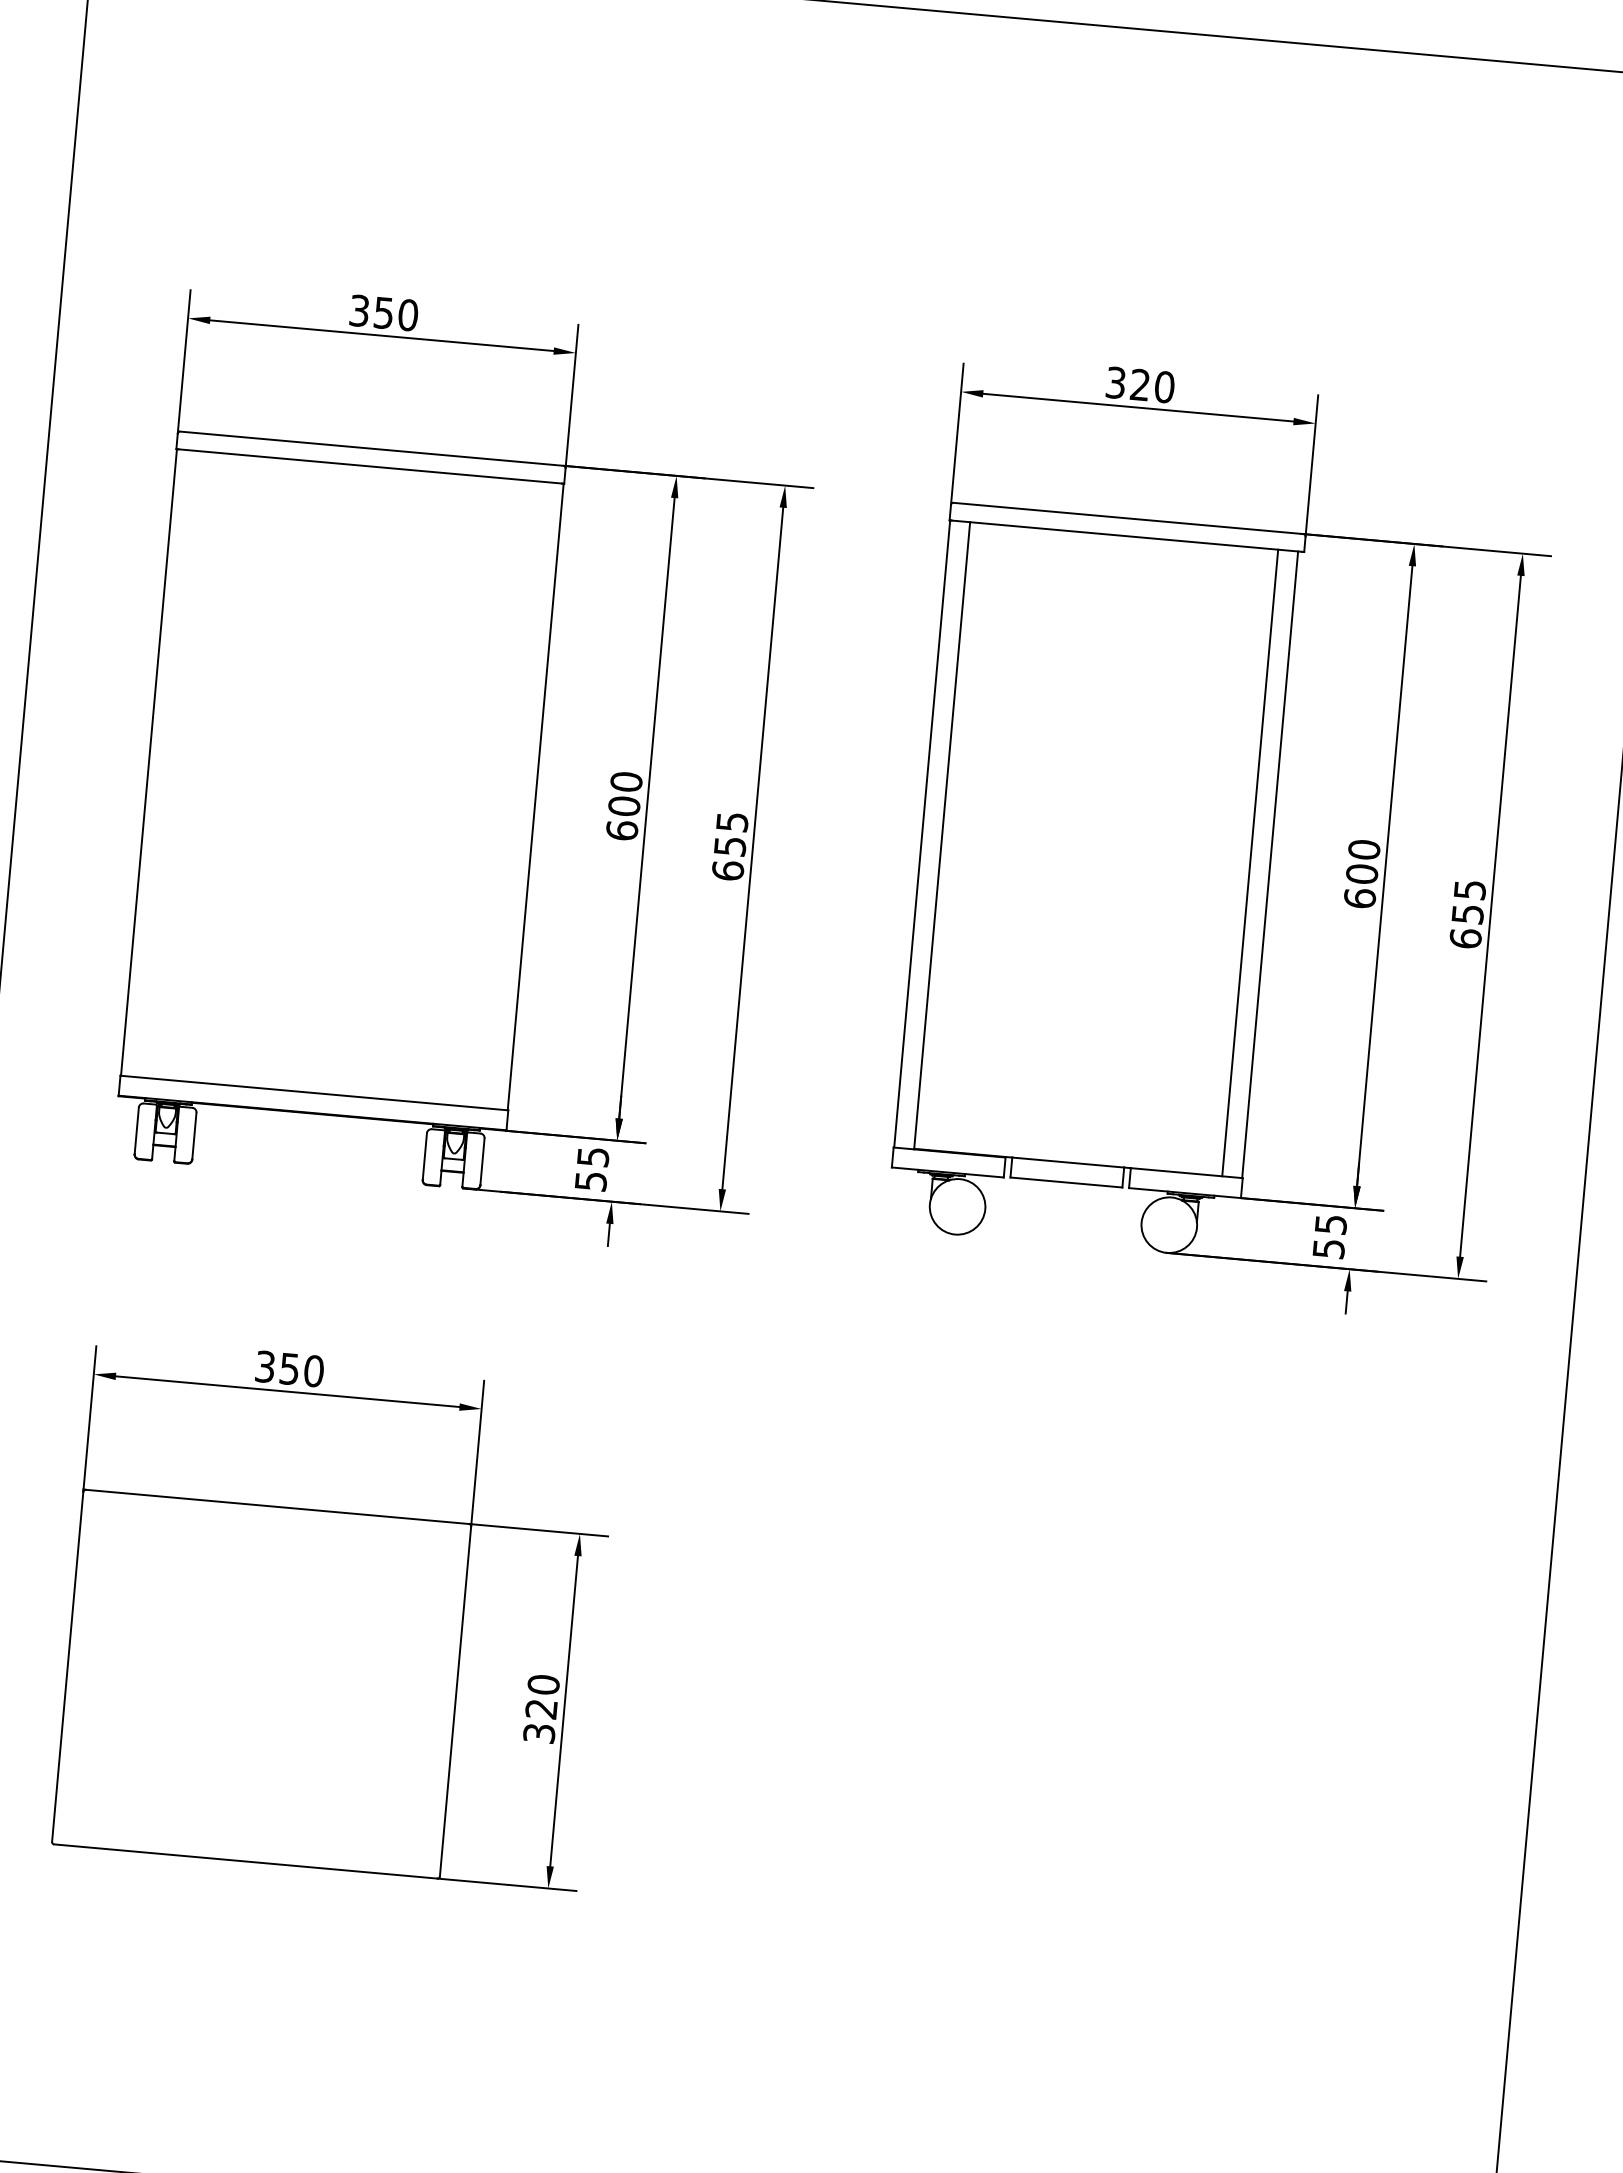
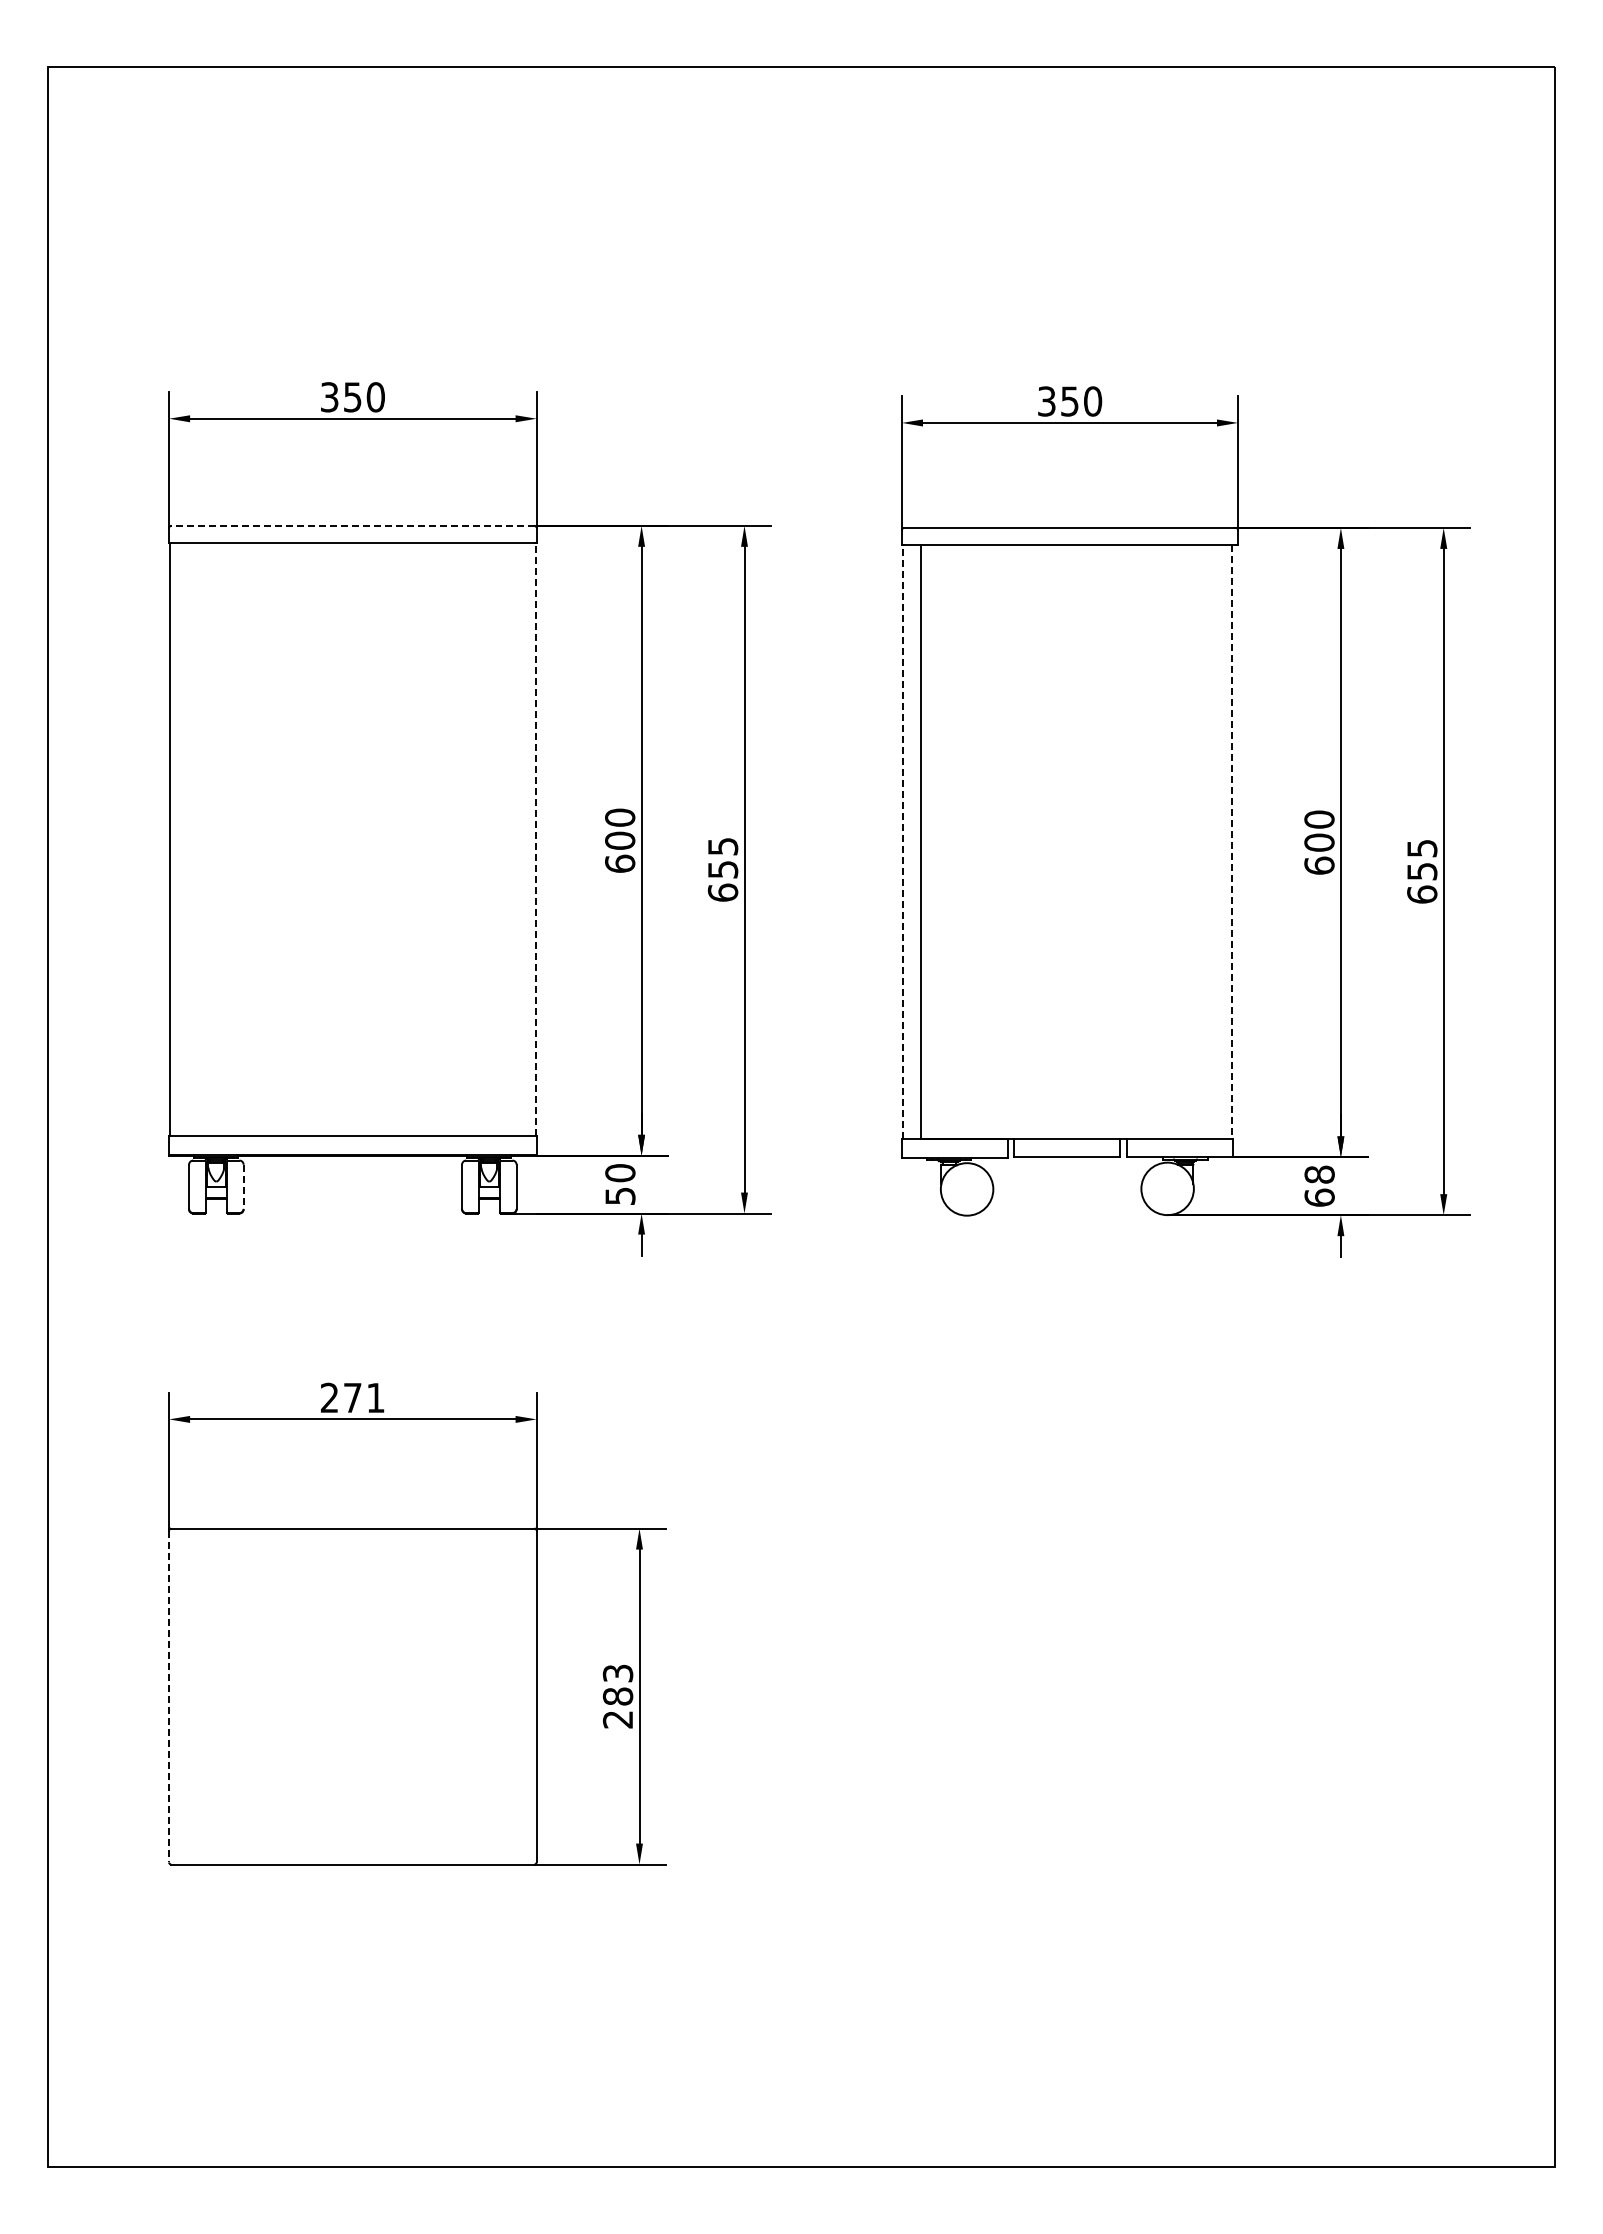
text: (1139, 384) -> (1069, 401), 320 -> 350
line: (371, 448) -> (352, 525), solid -> dashed
line: (536, 797) -> (536, 839), solid -> dashed
line: (922, 833) -> (902, 841), solid -> dashed
line: (1250, 862) -> (1213, 841), removed
line: (1270, 864) -> (1232, 841), solid -> dashed
line: (194, 1136) -> (243, 1187), solid -> dashed
text: (593, 1157) -> (620, 1173), 55 -> 50
text: (1329, 1235) -> (1319, 1185), 55 -> 68
text: (289, 1368) -> (352, 1397), 350 -> 271
line: (68, 1666) -> (169, 1696), solid -> dashed
text: (541, 1709) -> (618, 1696), 320 -> 283

